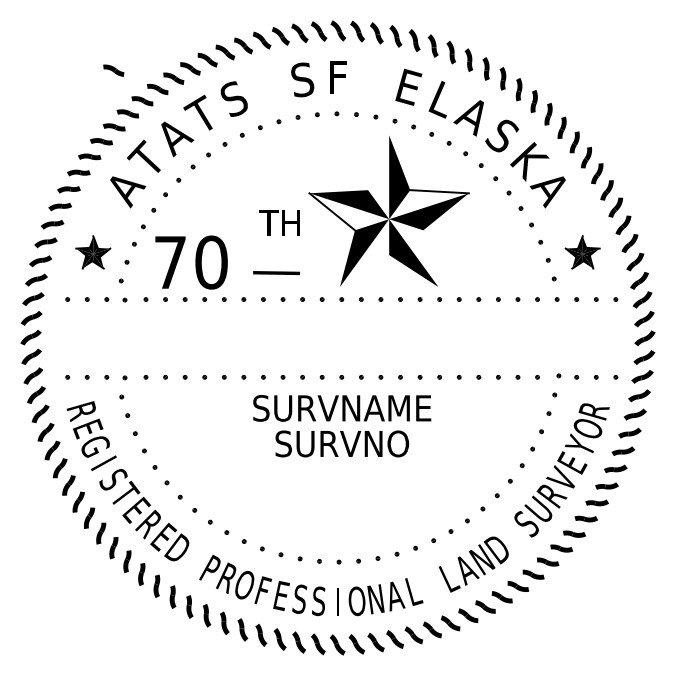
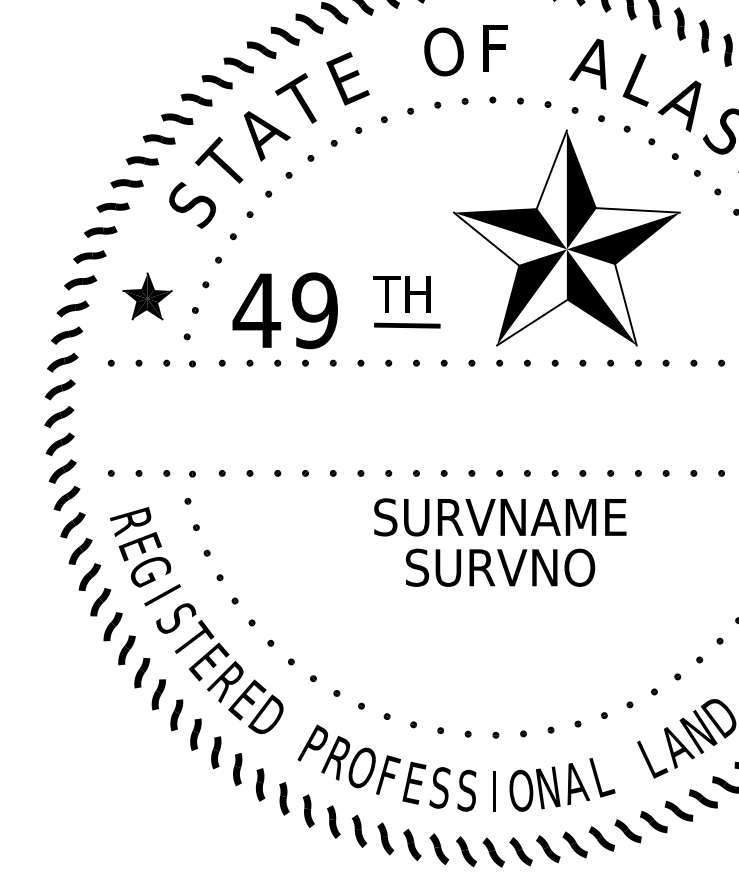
curve: (113, 70) -> (176, 38), removed
text: (302, 79) -> (444, 51), S -> O
text: (406, 87) -> (591, 62), E -> A
text: (234, 98) -> (347, 78), S -> E
line: (378, 162) -> (551, 168), added
text: (127, 189) -> (196, 207), A -> S
text: (279, 222) -> (401, 293), moved
line: (430, 258) -> (625, 305), added
text: (190, 262) -> (285, 310), 70 -> 49
line: (364, 271) -> (531, 323), added

